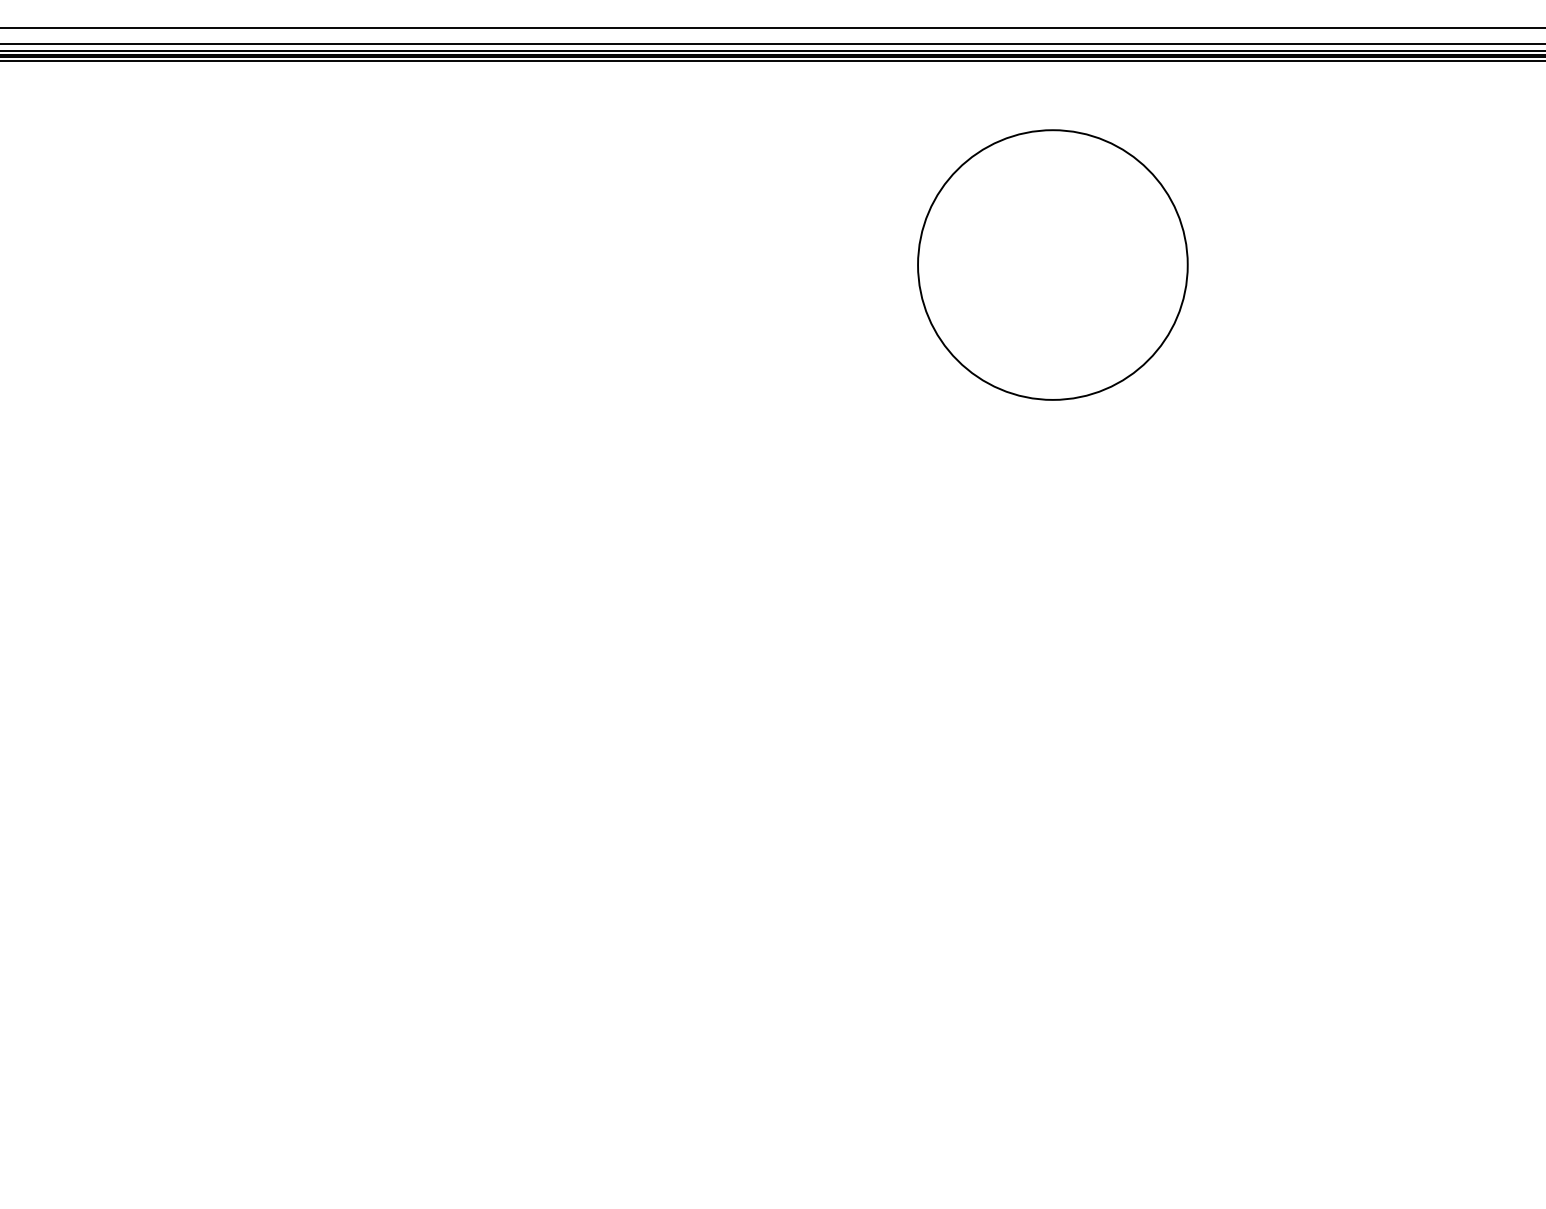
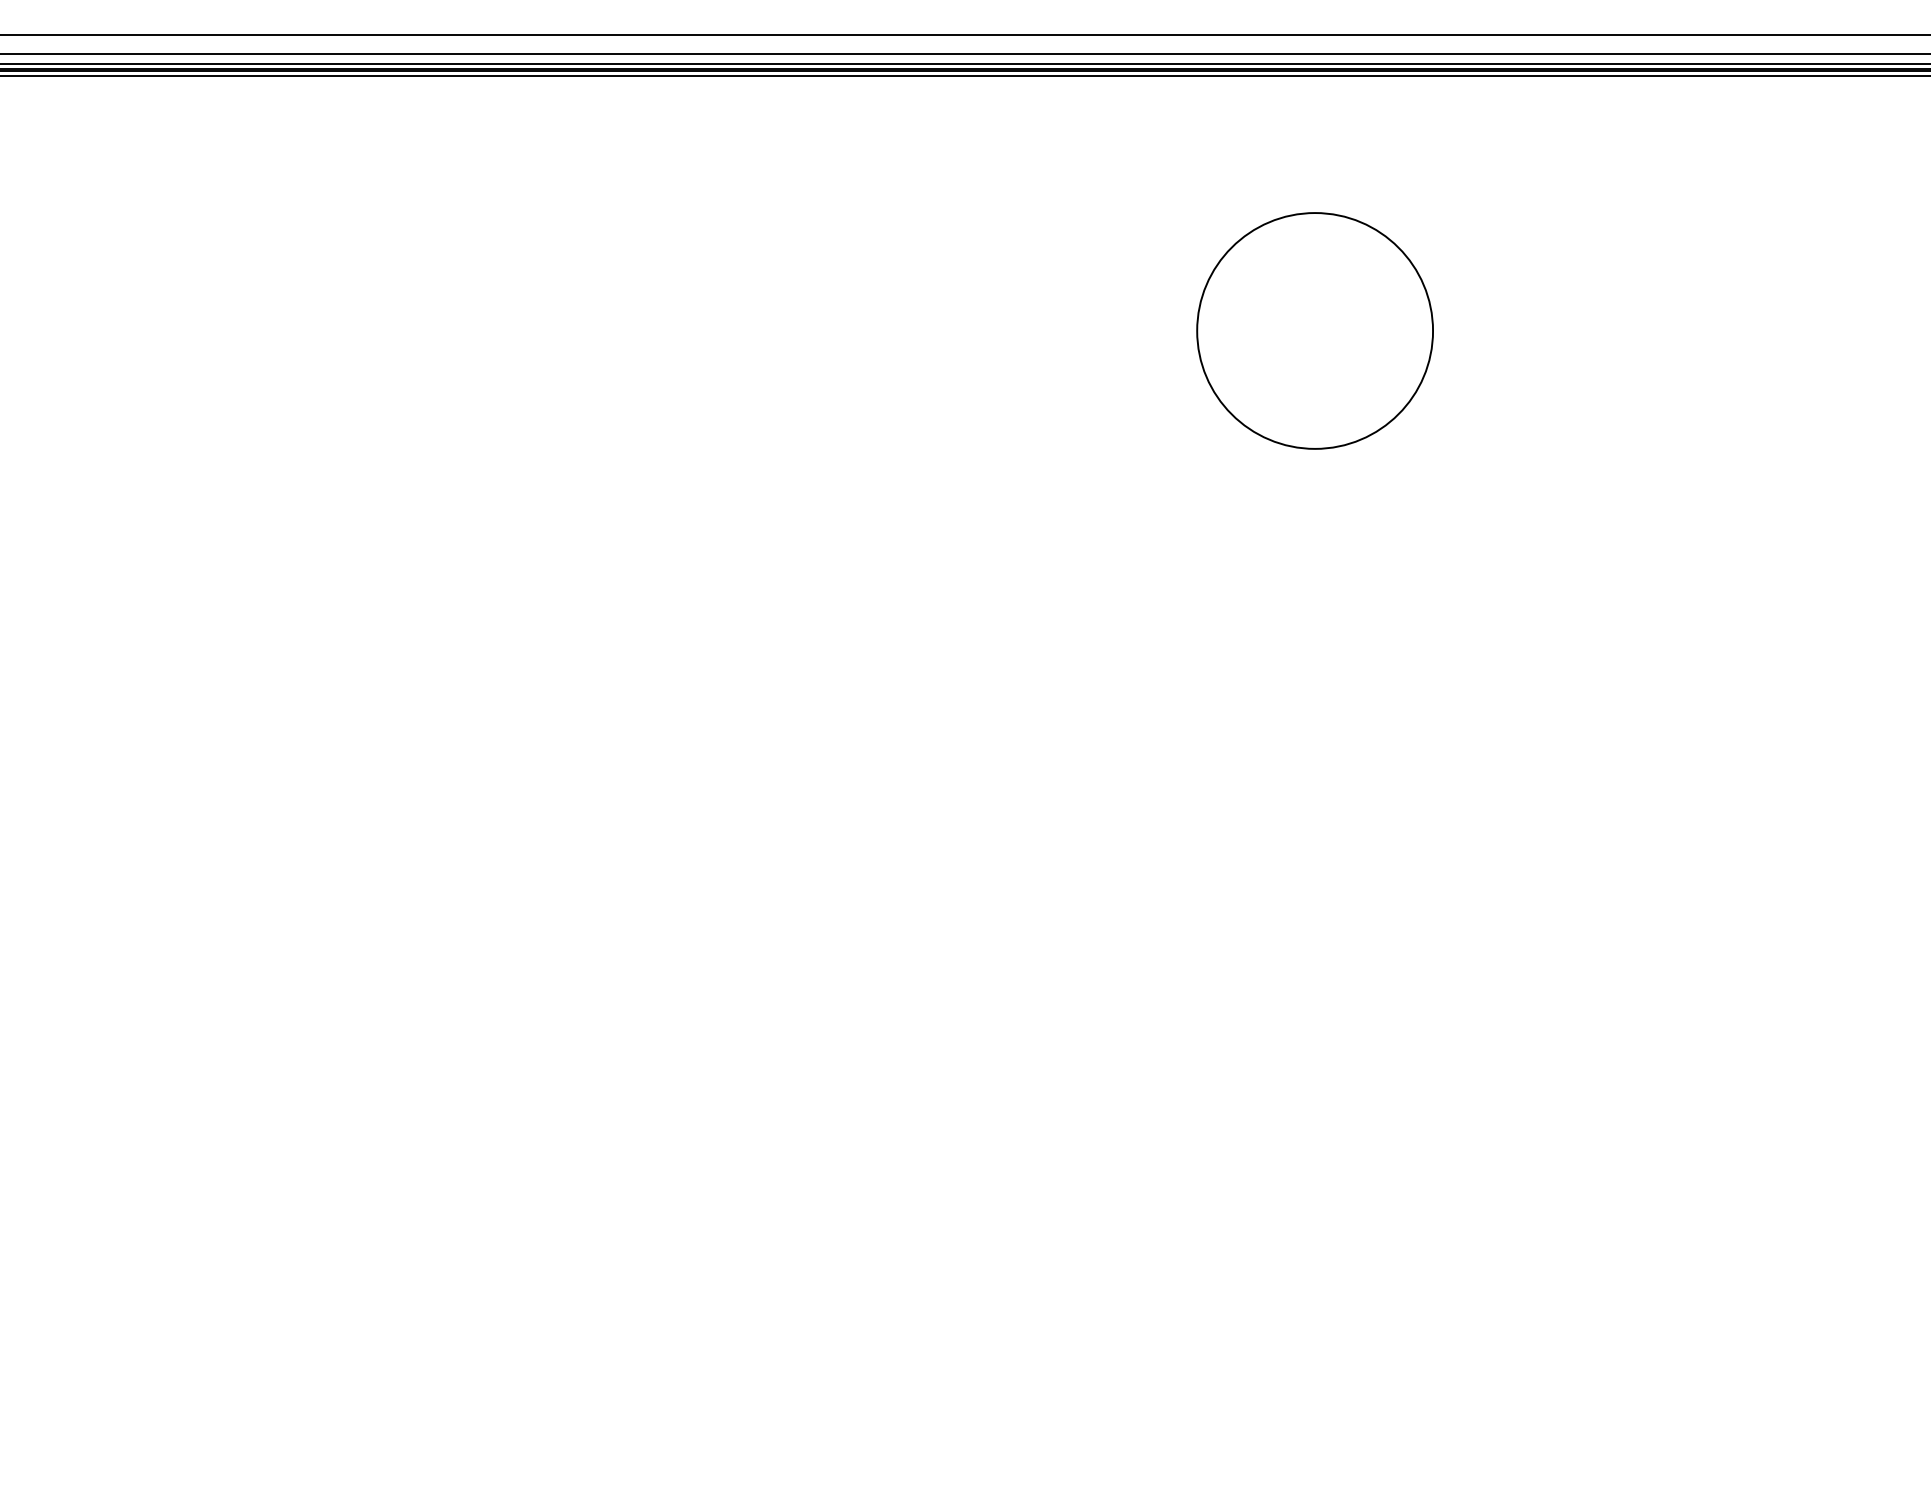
circle: (1052, 264) -> (1314, 330), size x0.7

